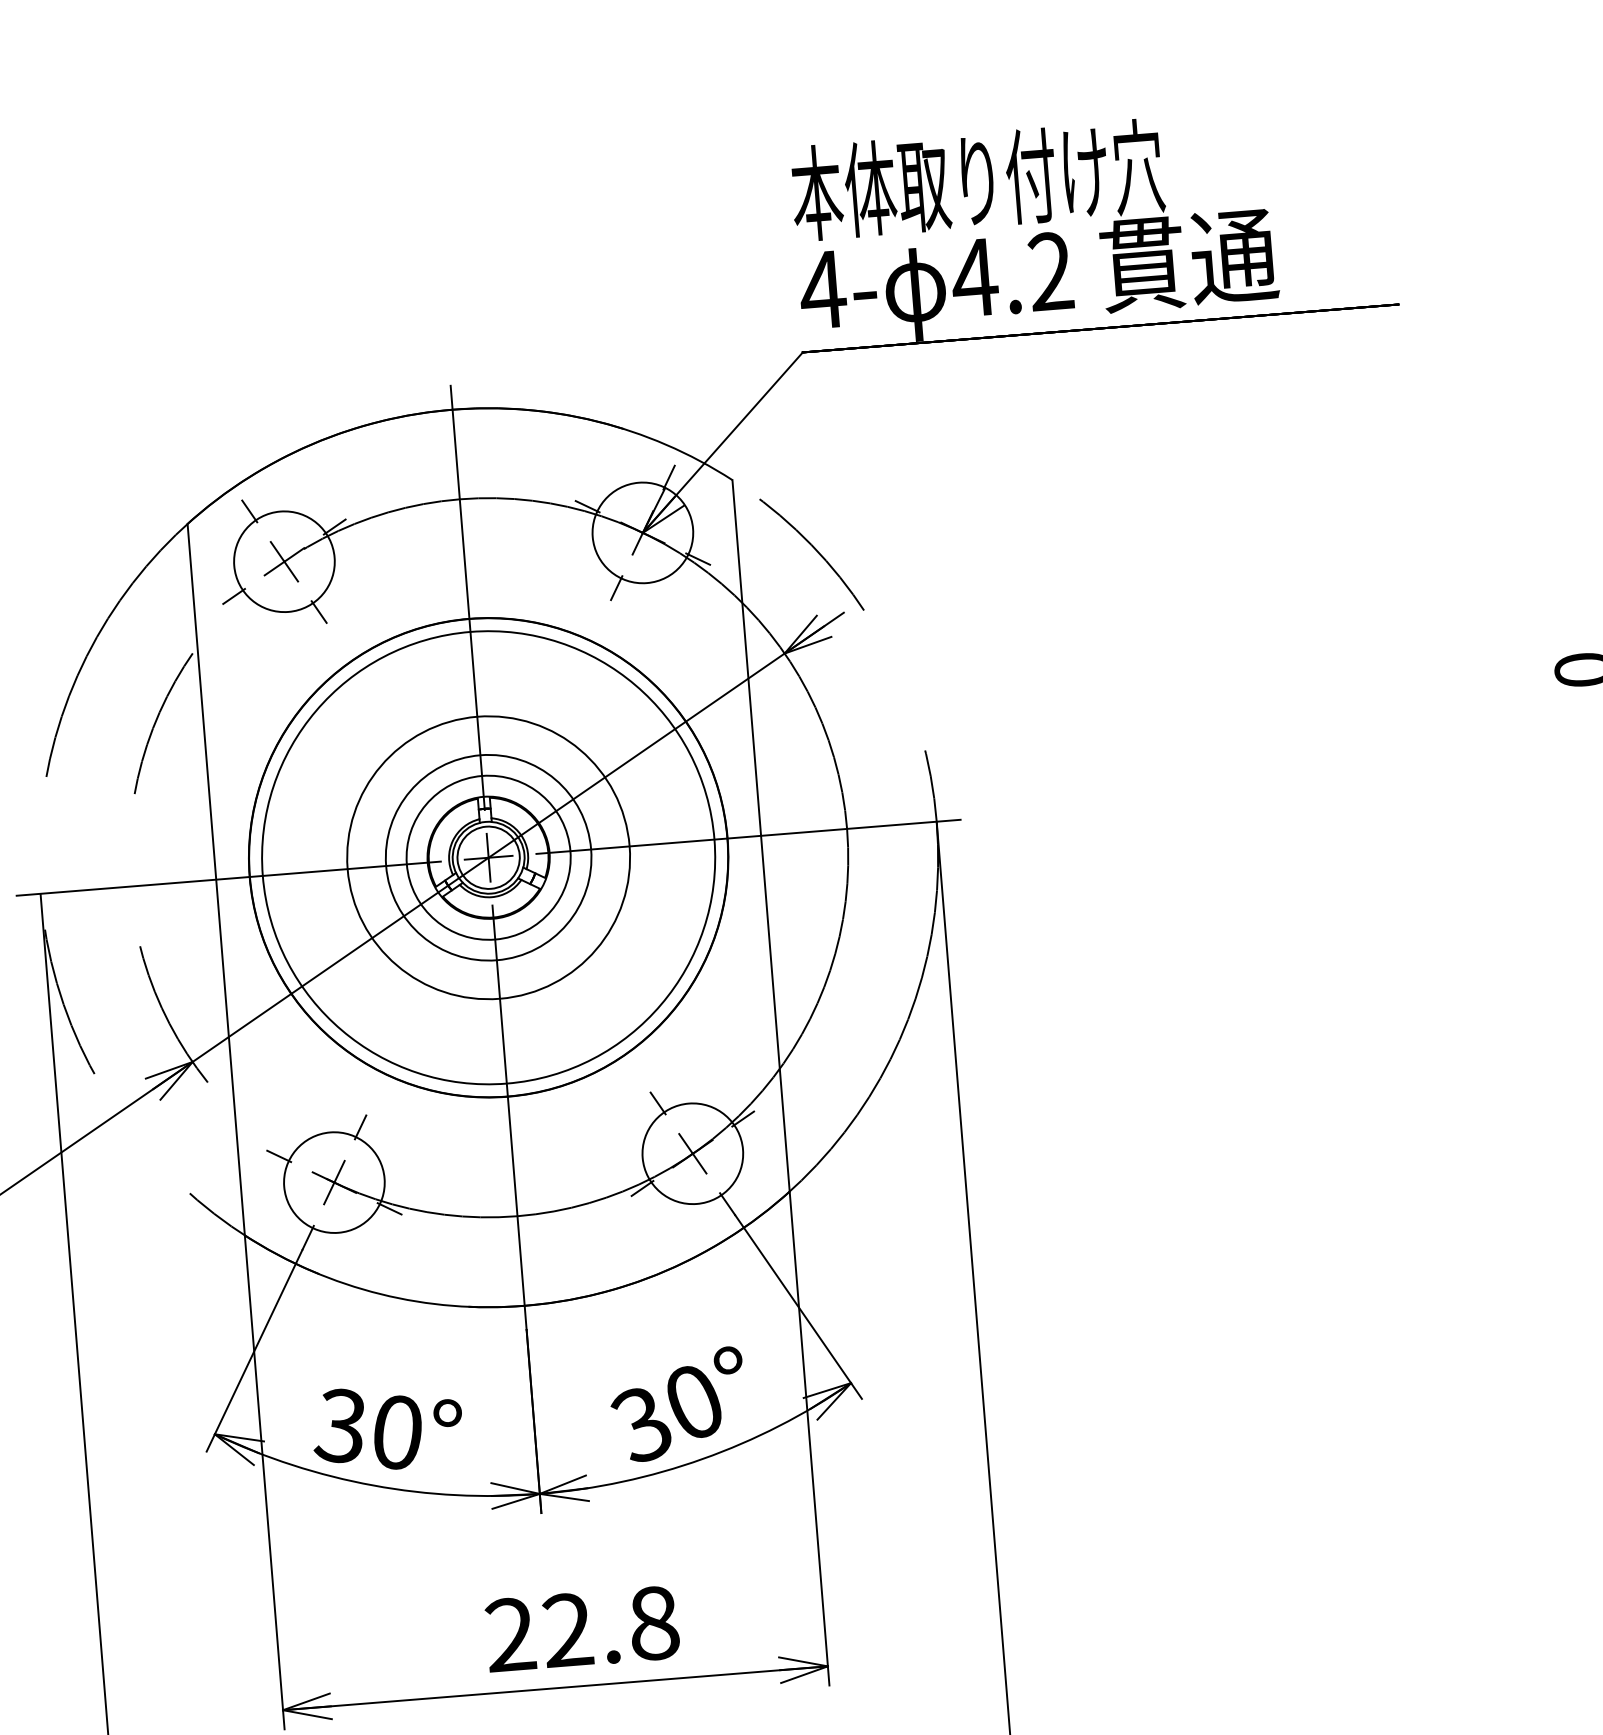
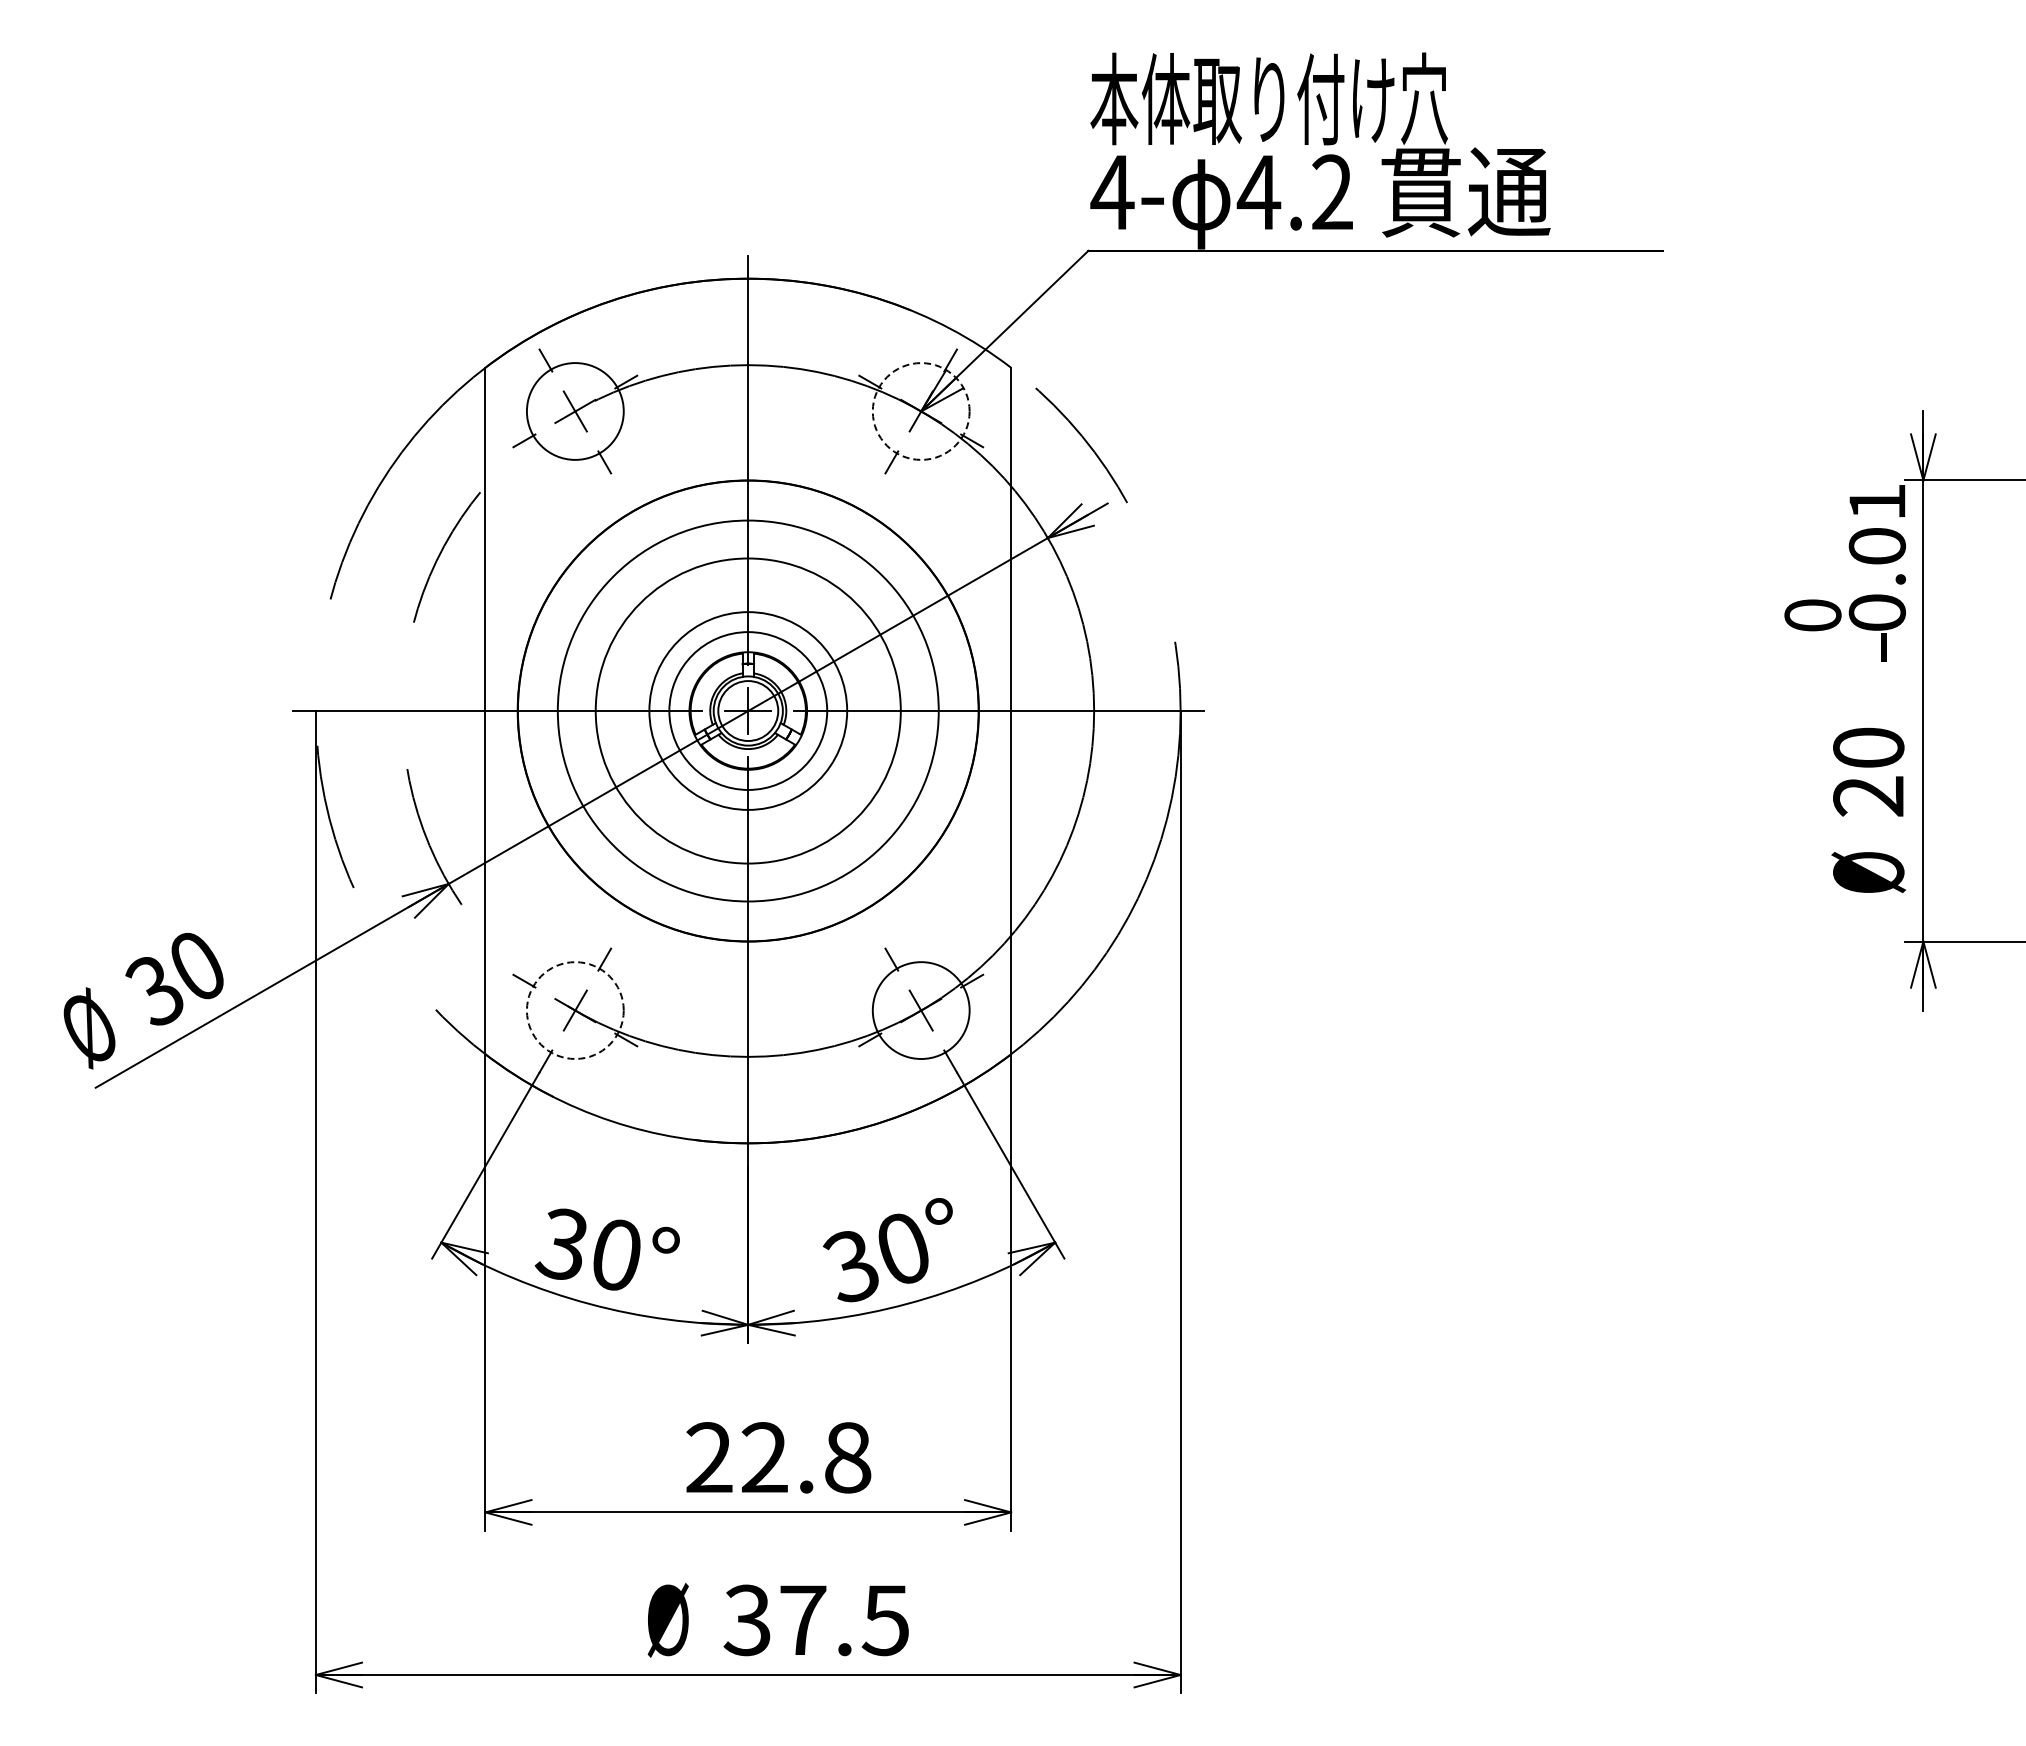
circle: (642, 532) -> (920, 411), solid -> dashed
circle: (488, 857) -> (748, 710), size x0.7
circle: (488, 857) -> (748, 710), size x1.4
circle: (333, 1182) -> (574, 1010), solid -> dashed

